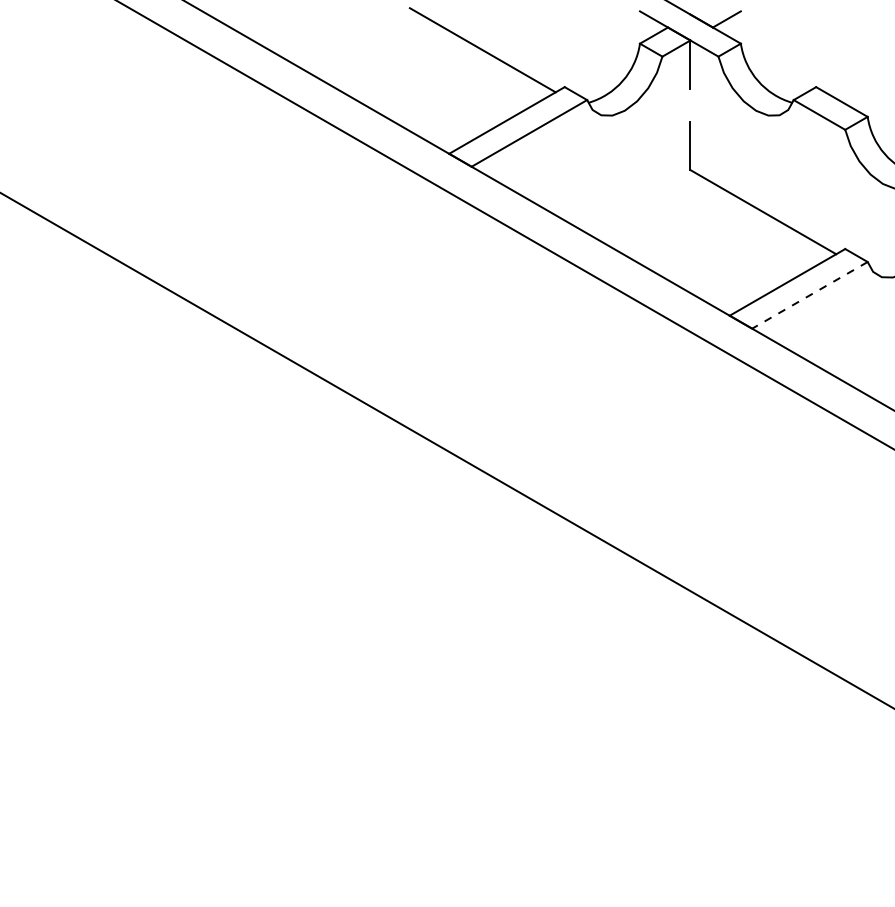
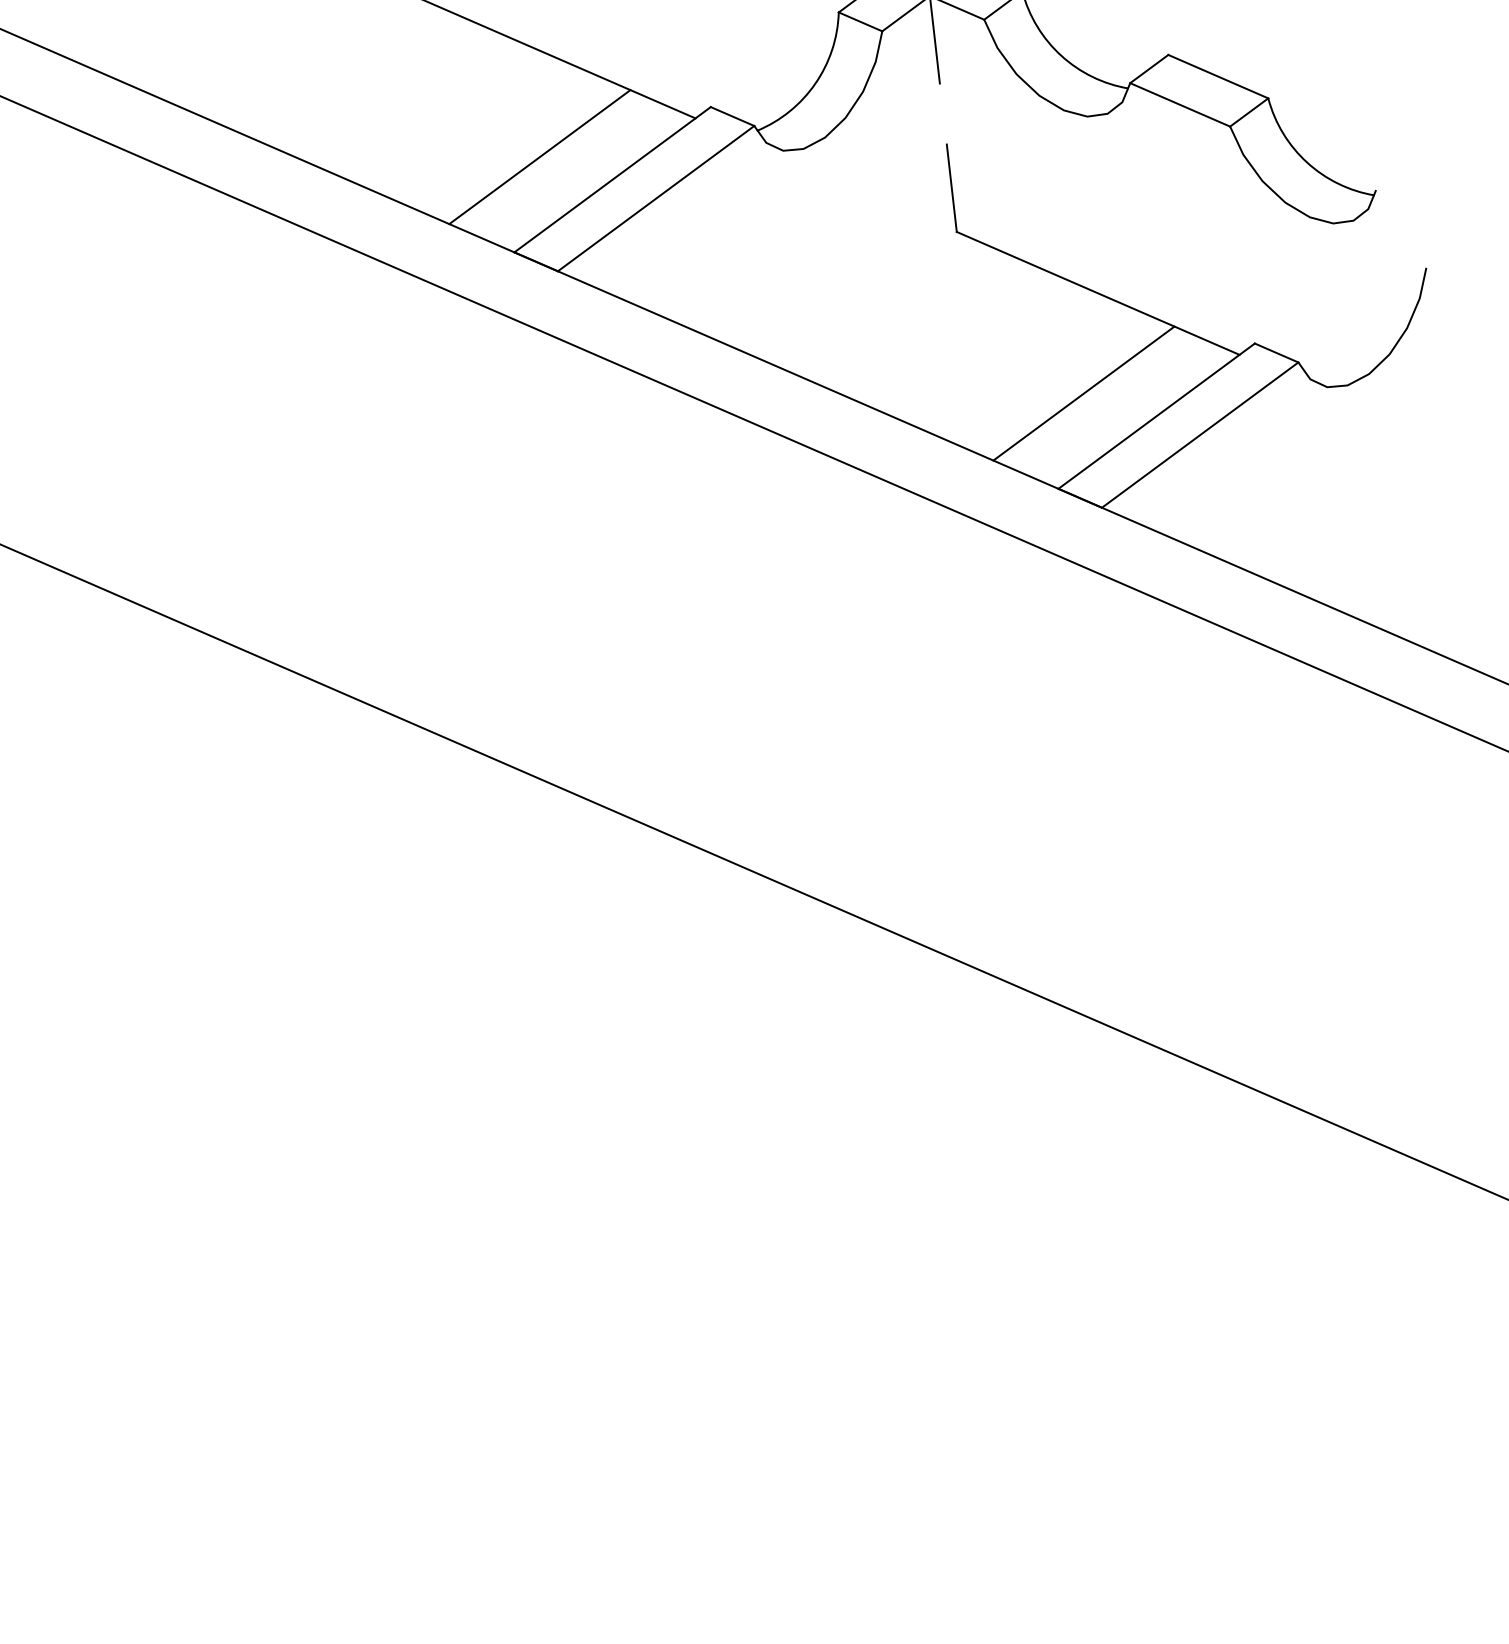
line: (468, 103) -> (539, 156), added
line: (749, 265) -> (1084, 393), added
line: (809, 295) -> (1199, 435), dashed -> solid

